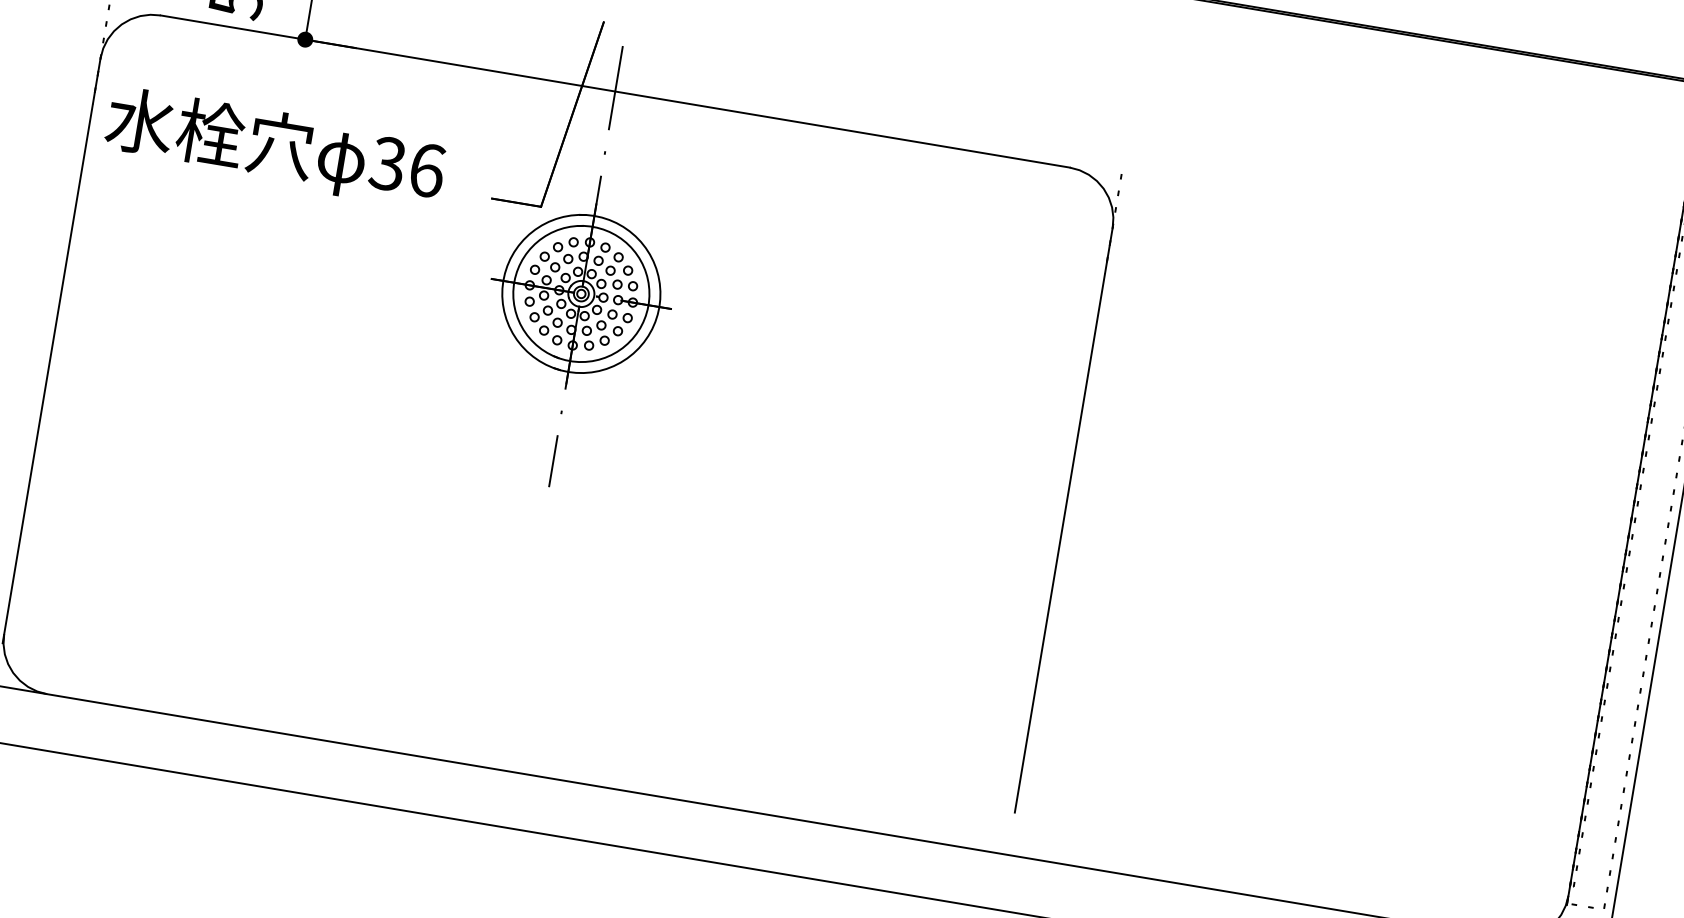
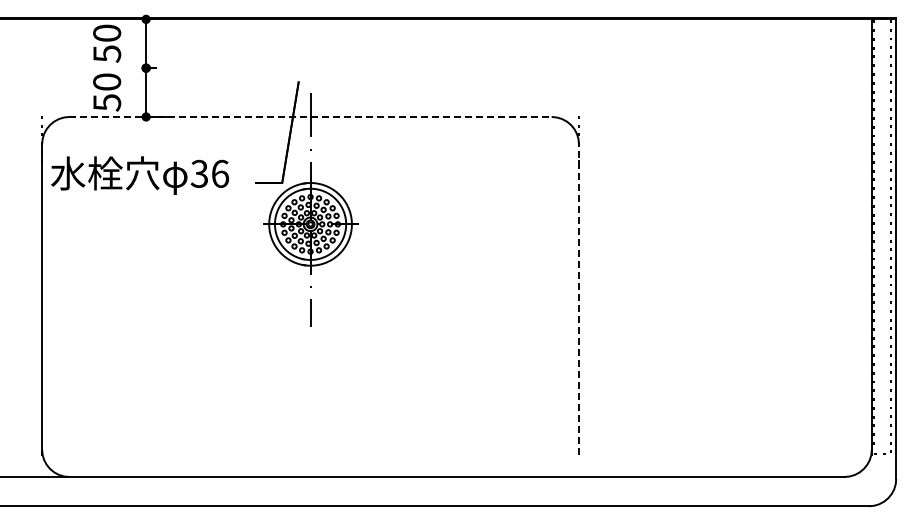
line: (617, 90) -> (311, 116), solid -> dashed
line: (1064, 518) -> (579, 298), solid -> dashed

